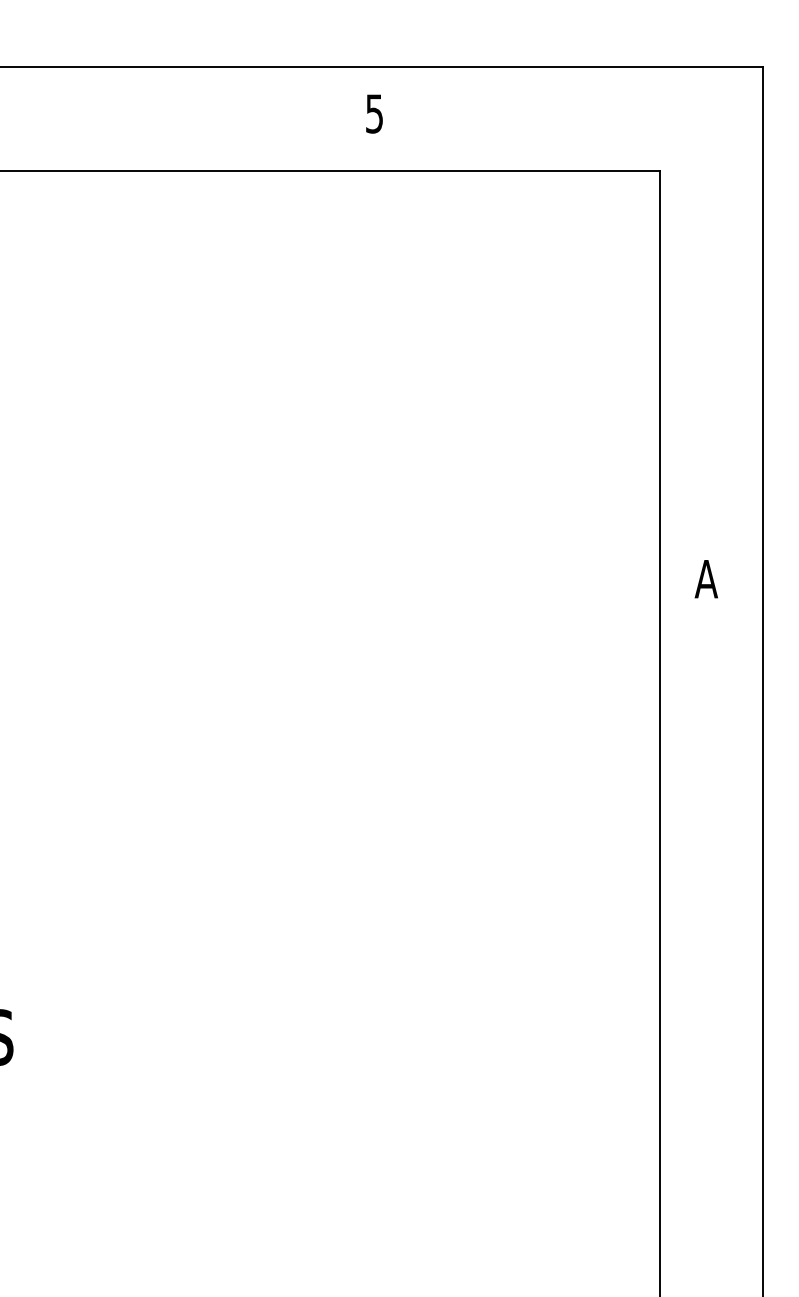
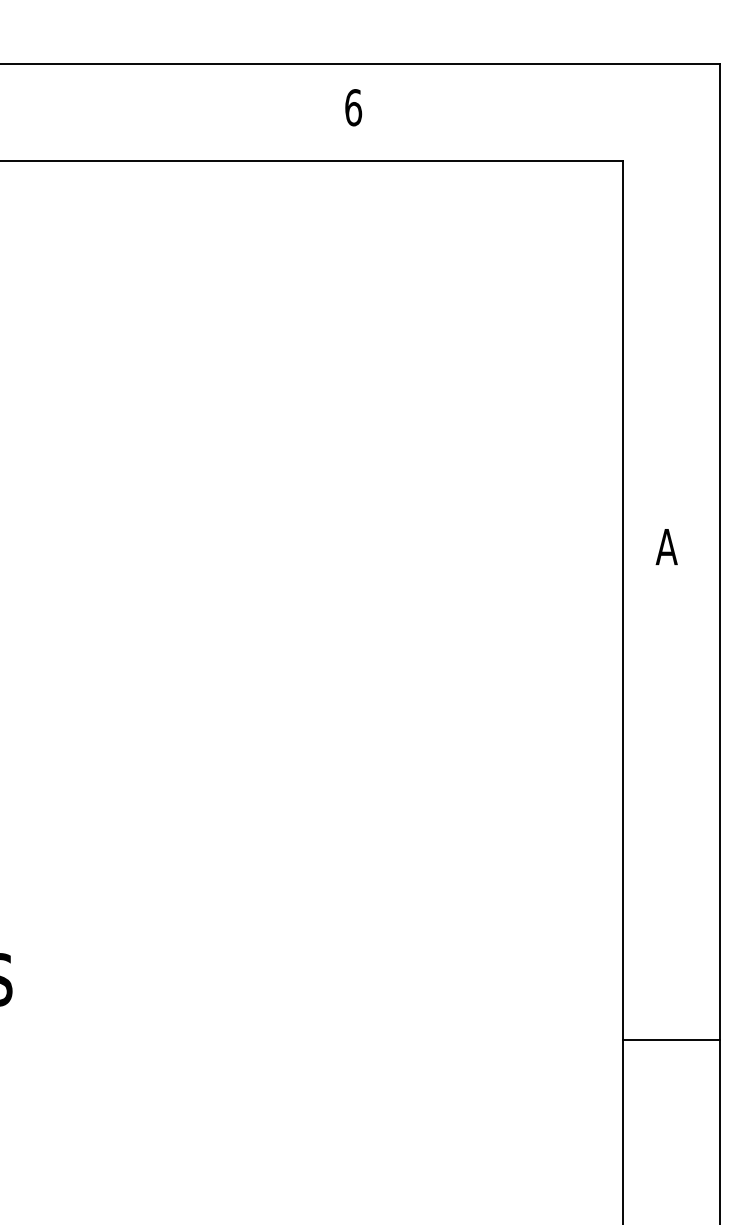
text: (374, 113) -> (353, 107), 5 -> 6
line: (711, 1100) -> (671, 1039), added

